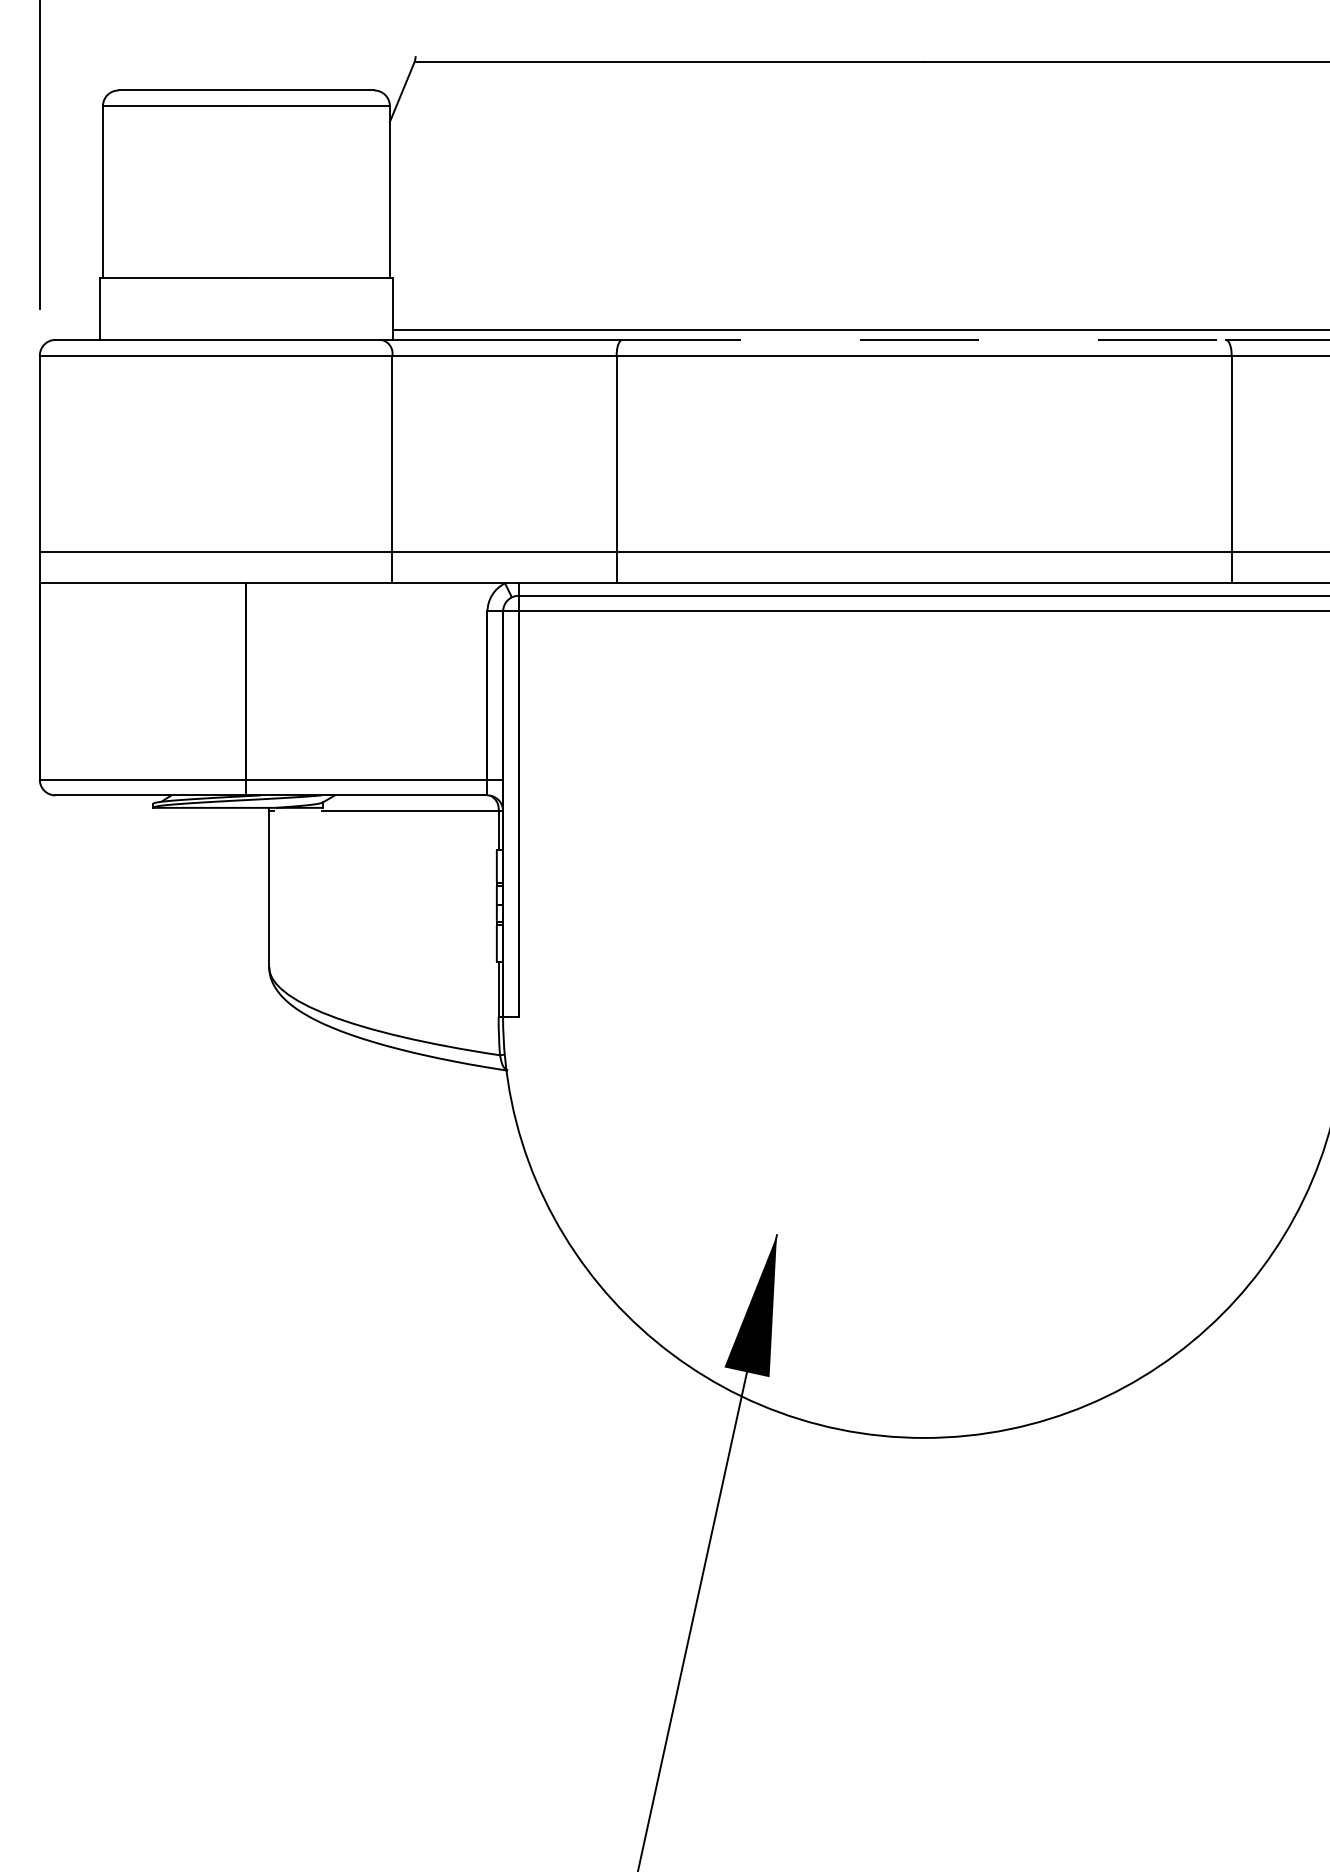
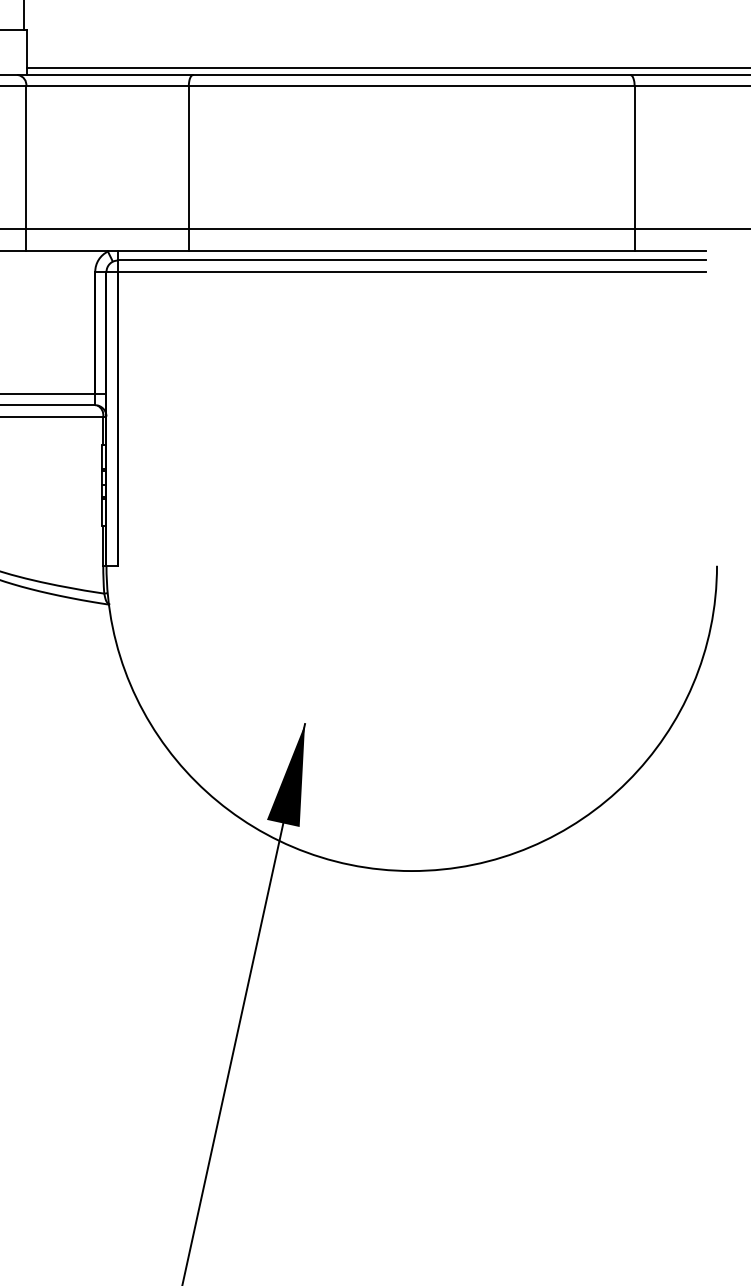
line: (924, 339) -> (411, 74), dashed -> solid

